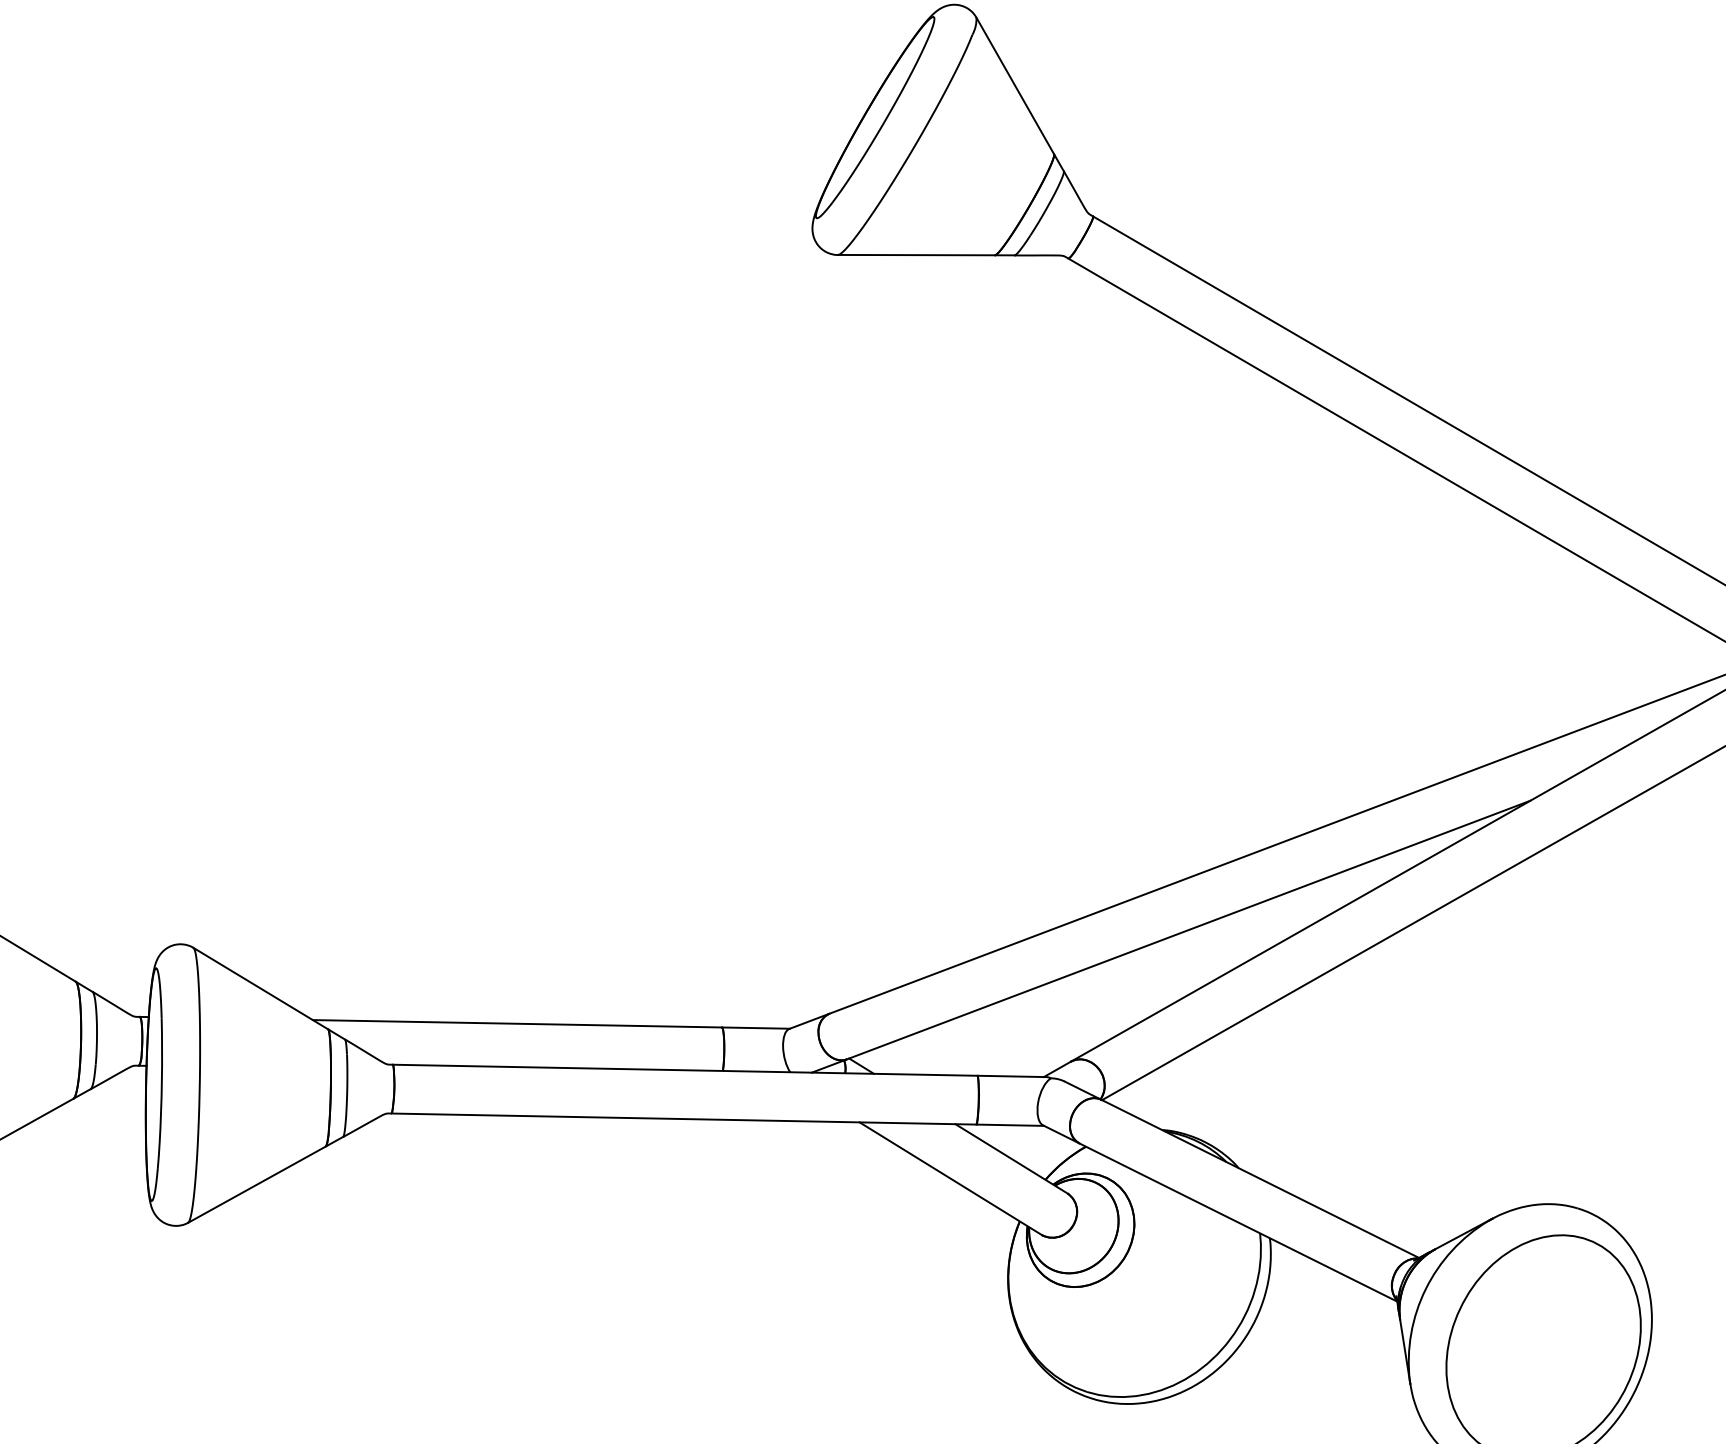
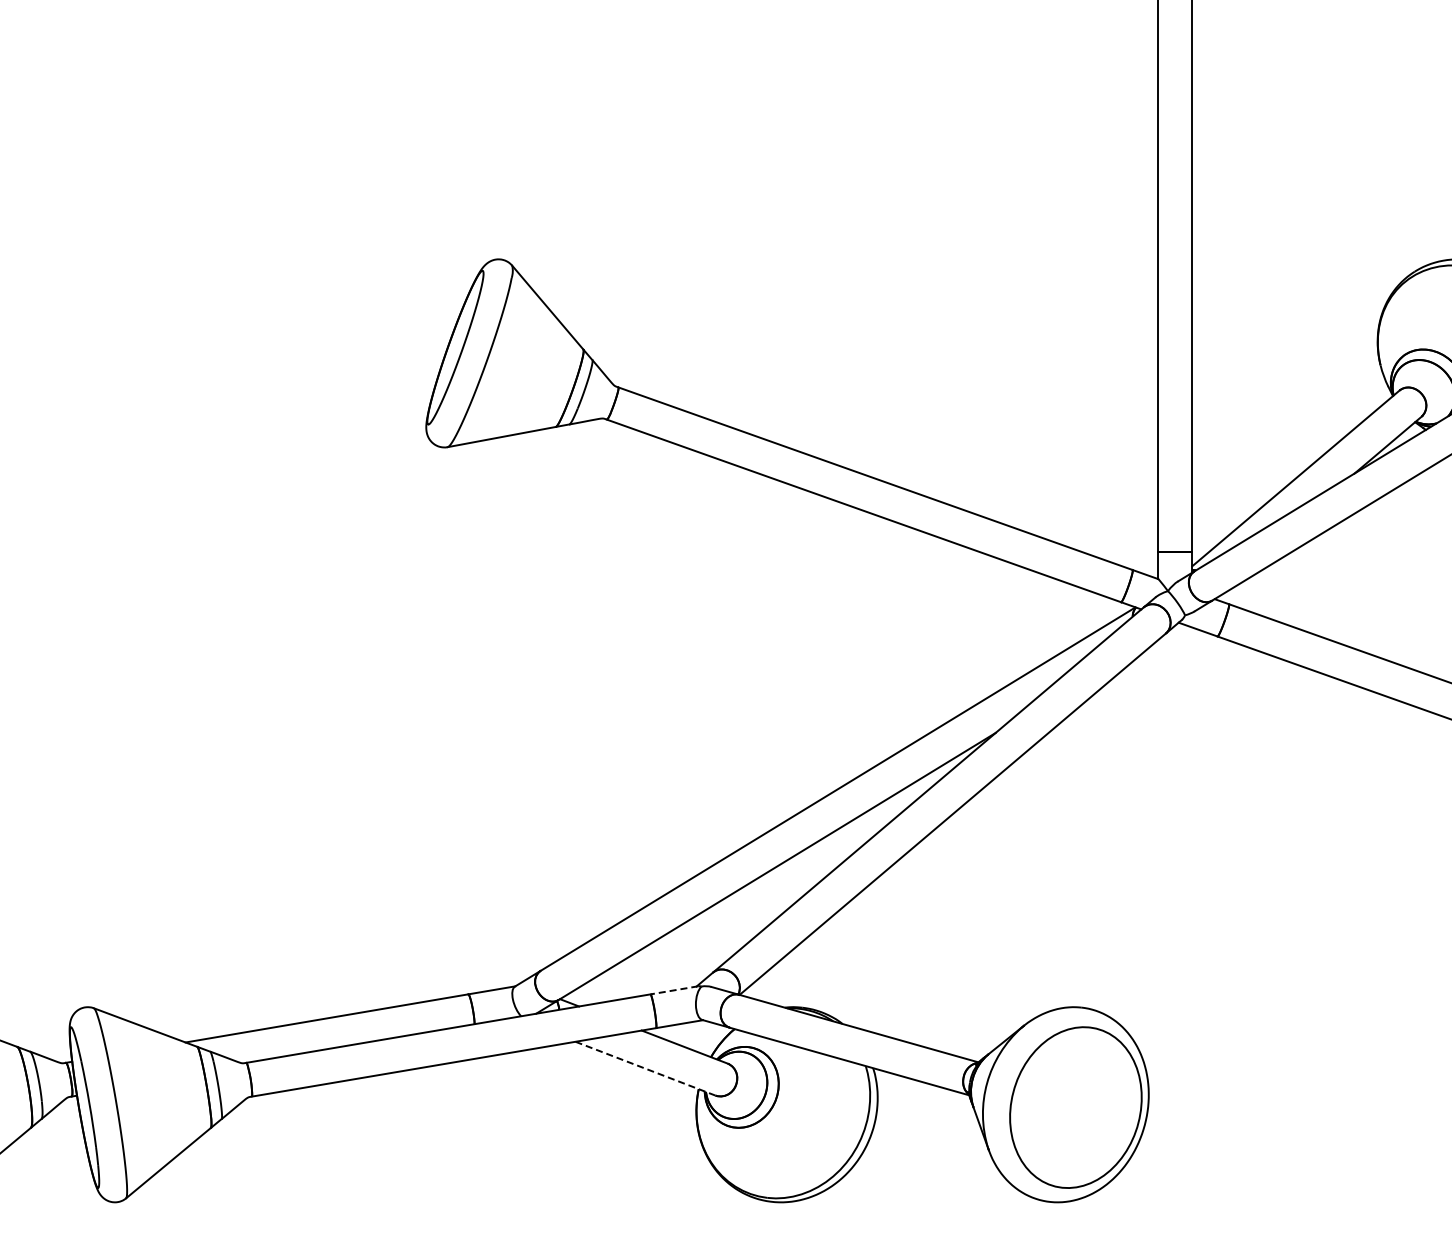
line: (1010, 1076) -> (673, 990), solid -> dashed
line: (952, 1178) -> (646, 1068), solid -> dashed

